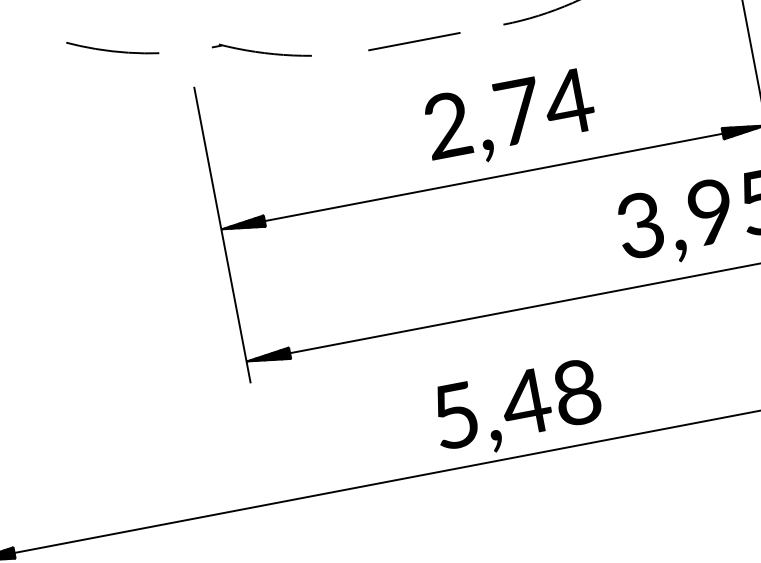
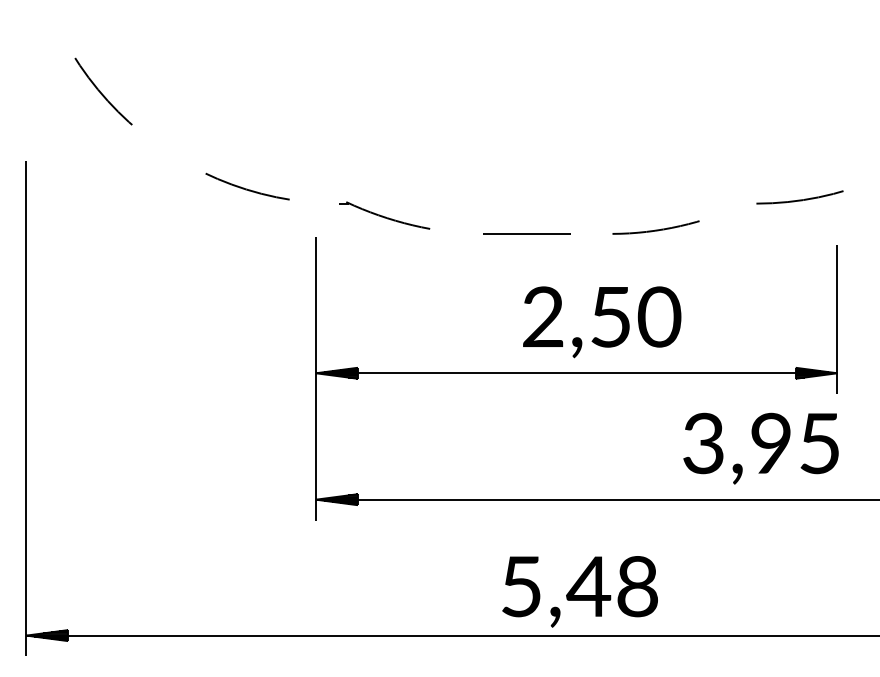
text: (544, 106) -> (636, 316), 2,74 -> 2,50
text: (517, 409) -> (579, 591), moved

